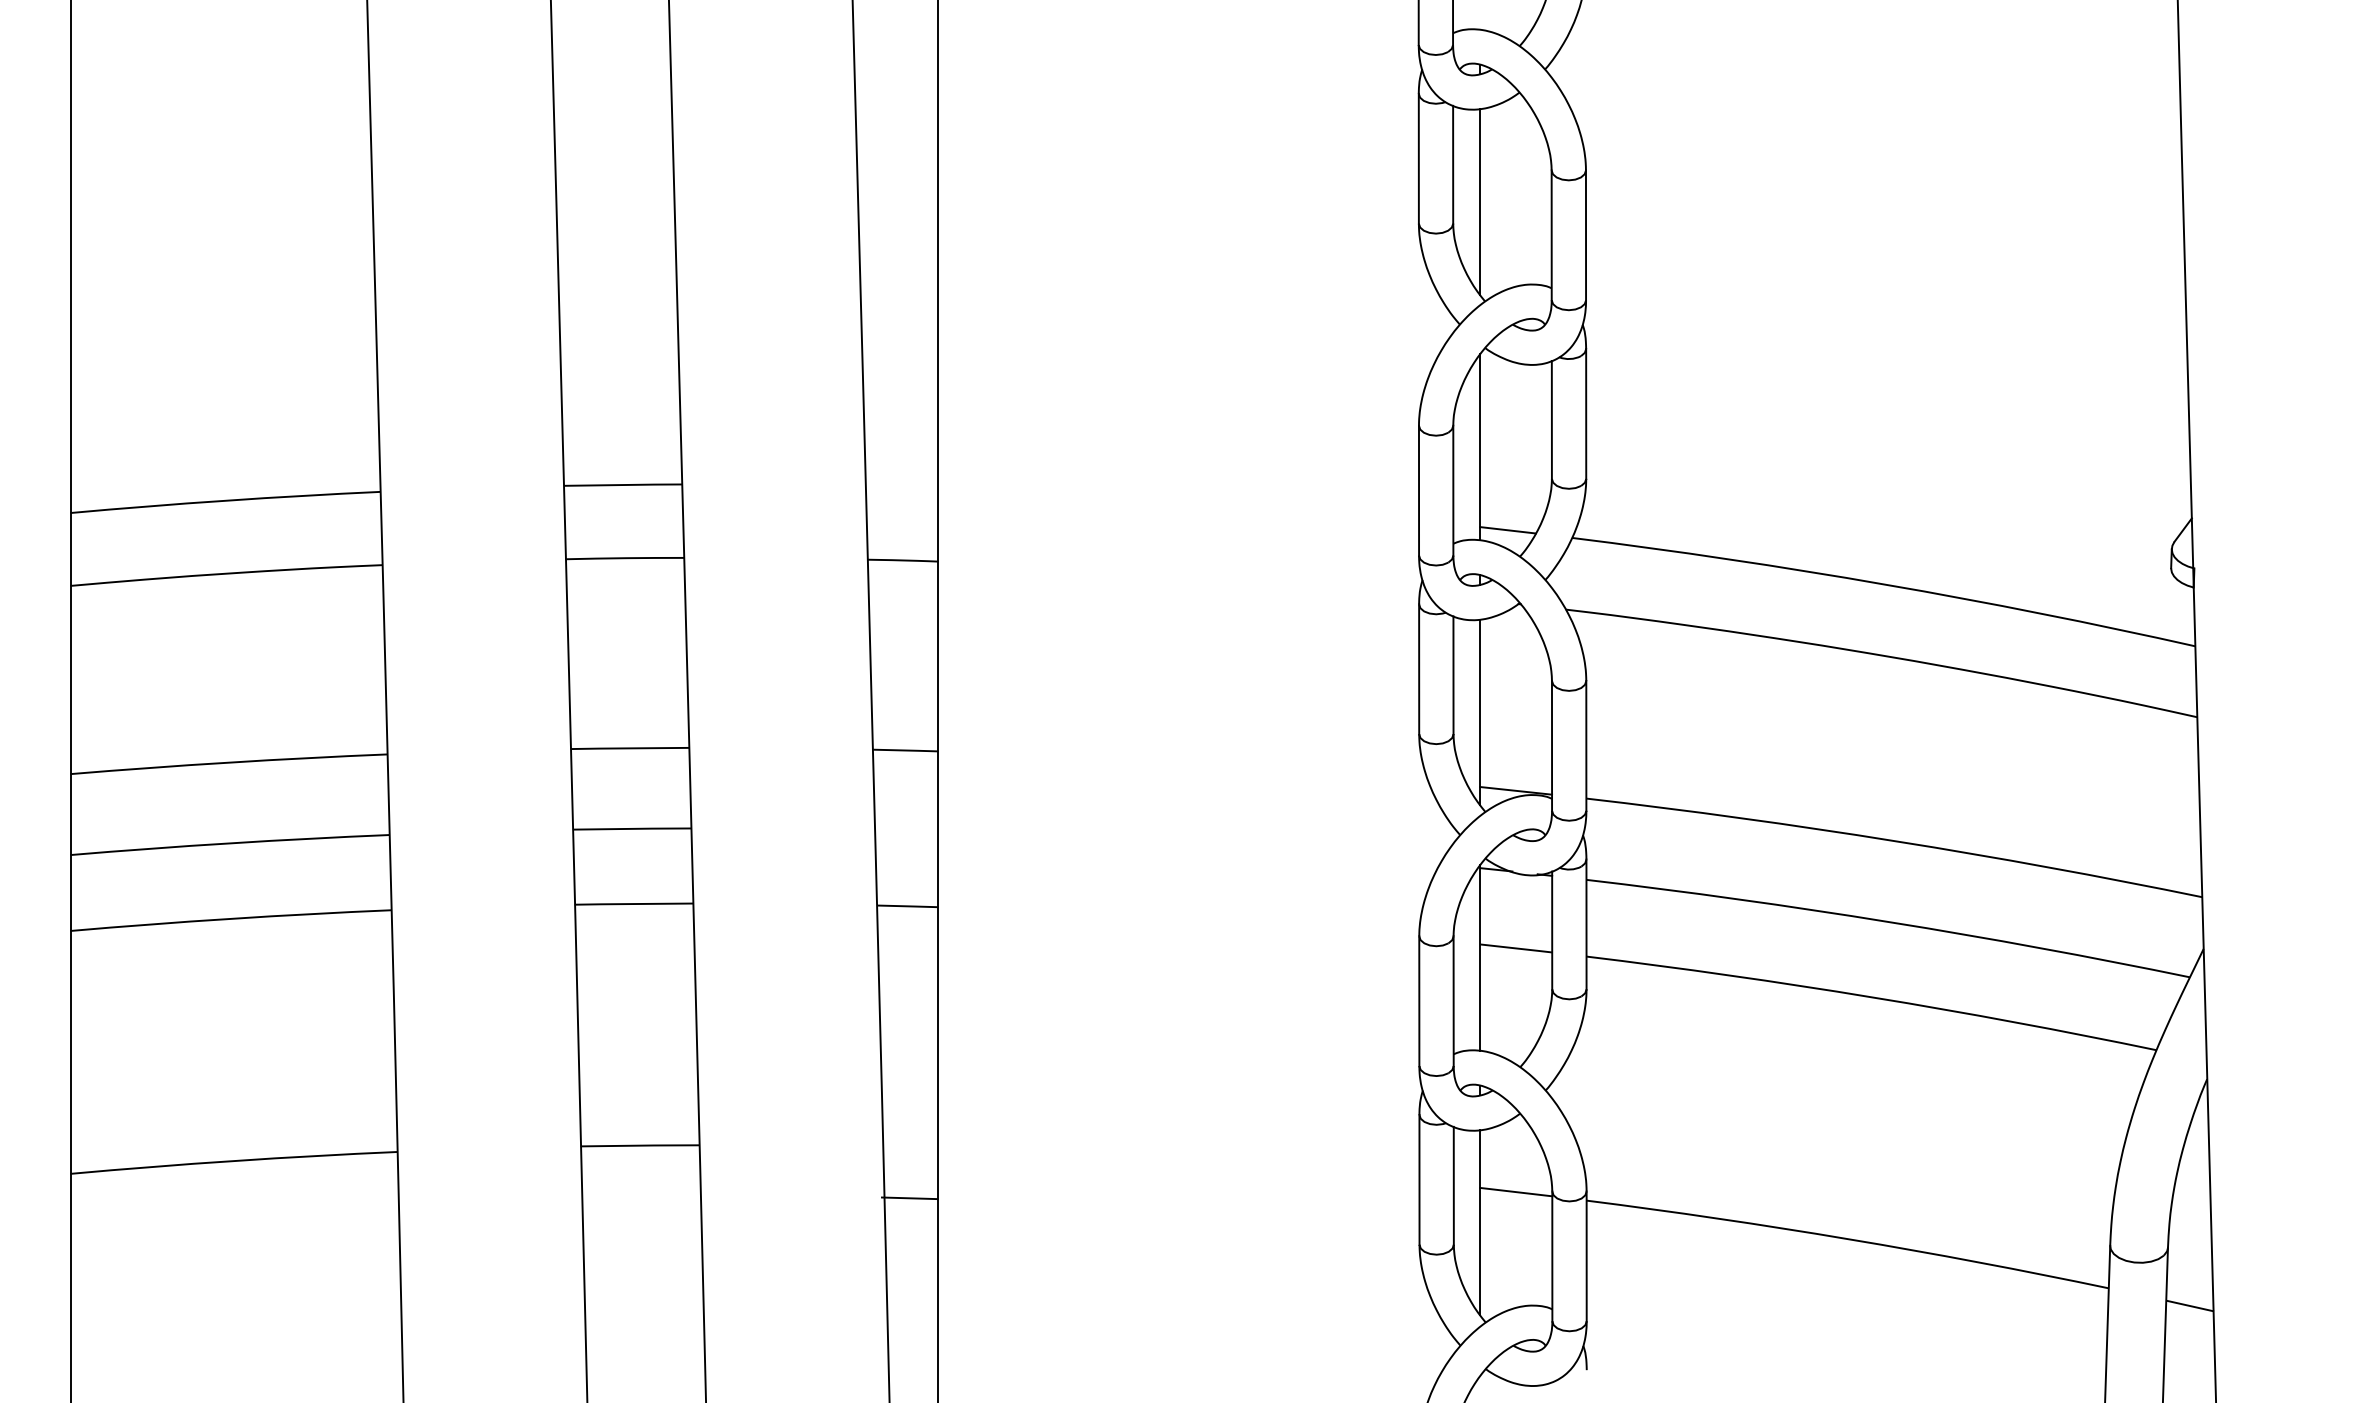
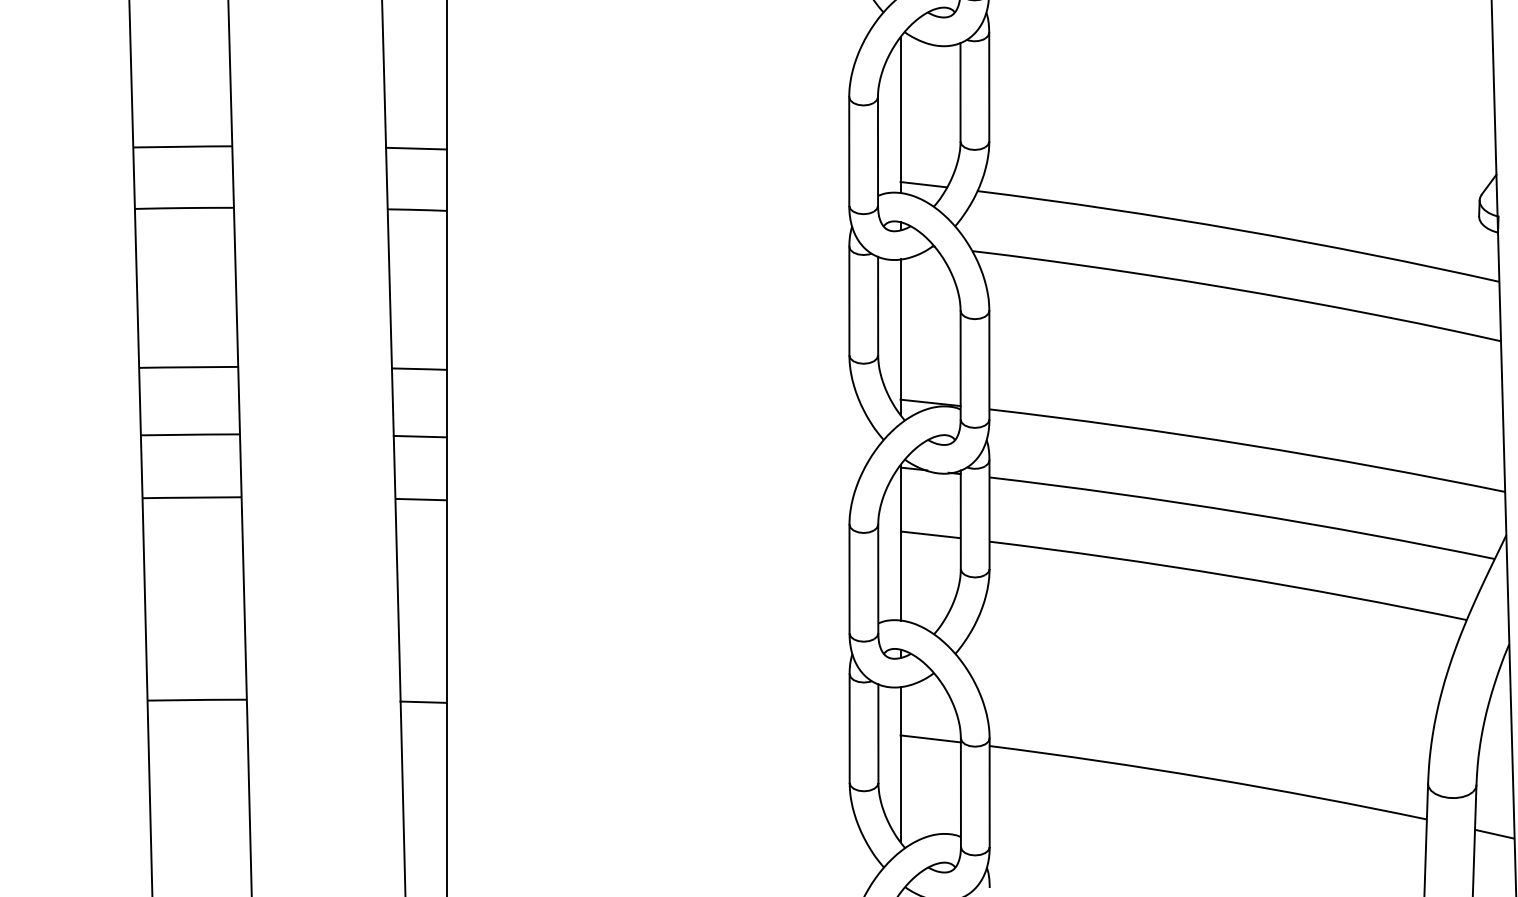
line: (901, 487) -> (415, 148), added
line: (906, 831) -> (420, 436), added
line: (909, 1198) -> (423, 702), moved

